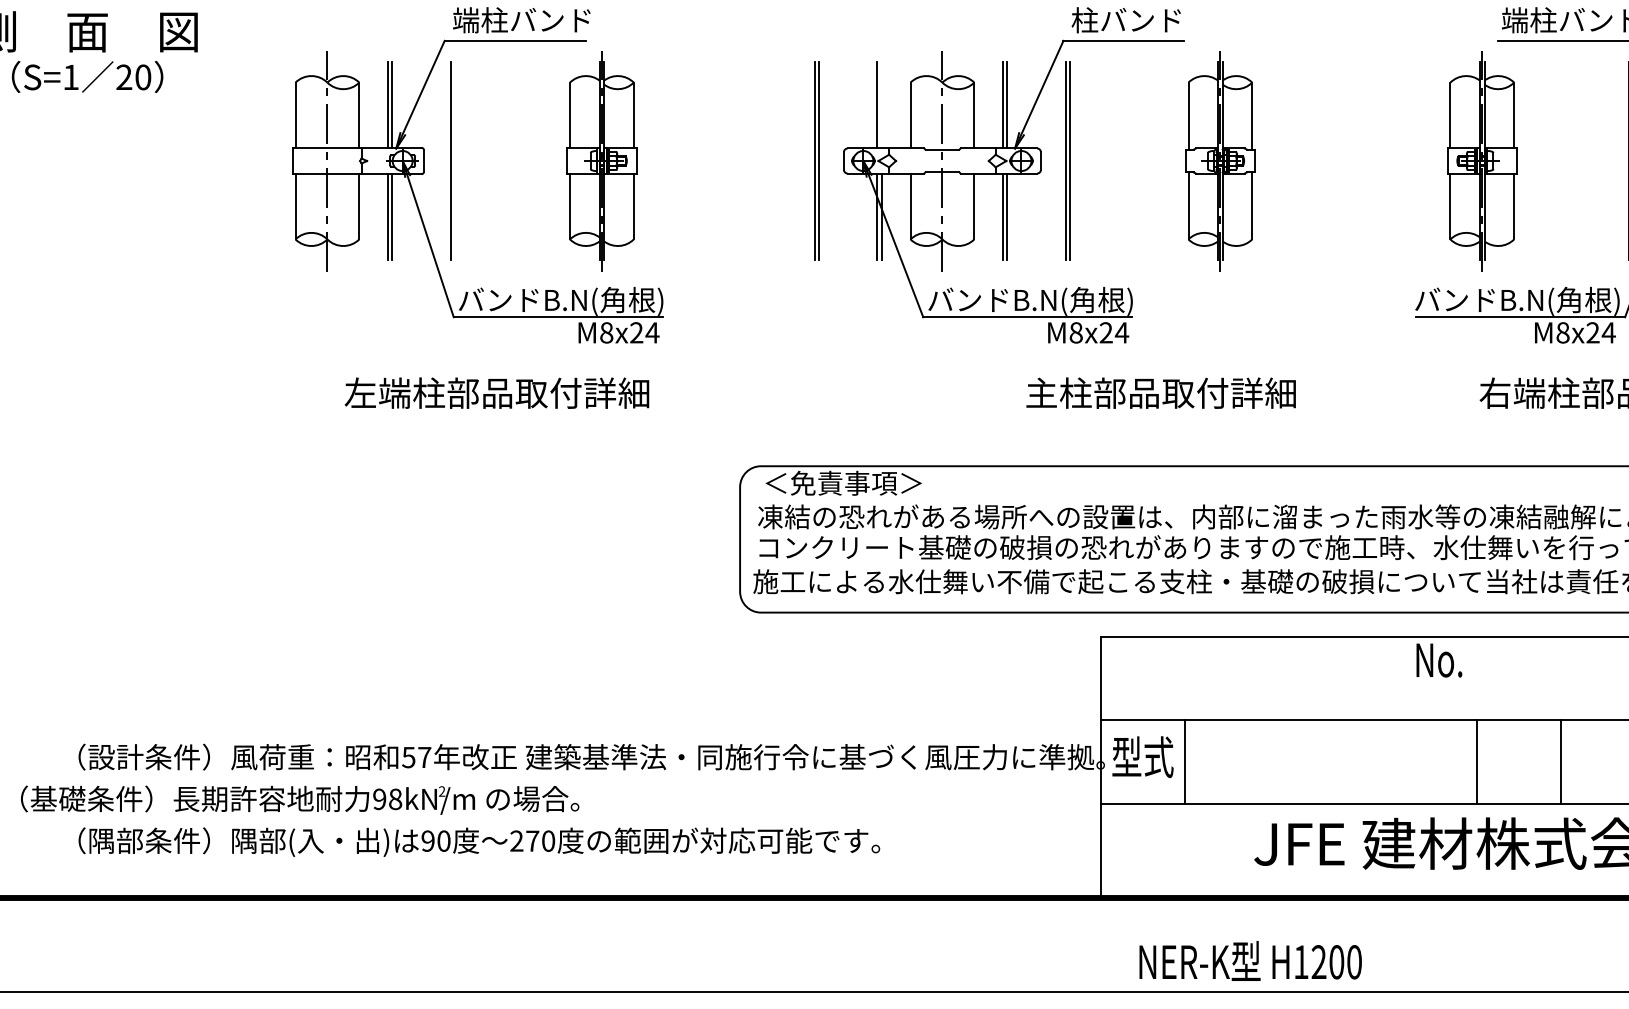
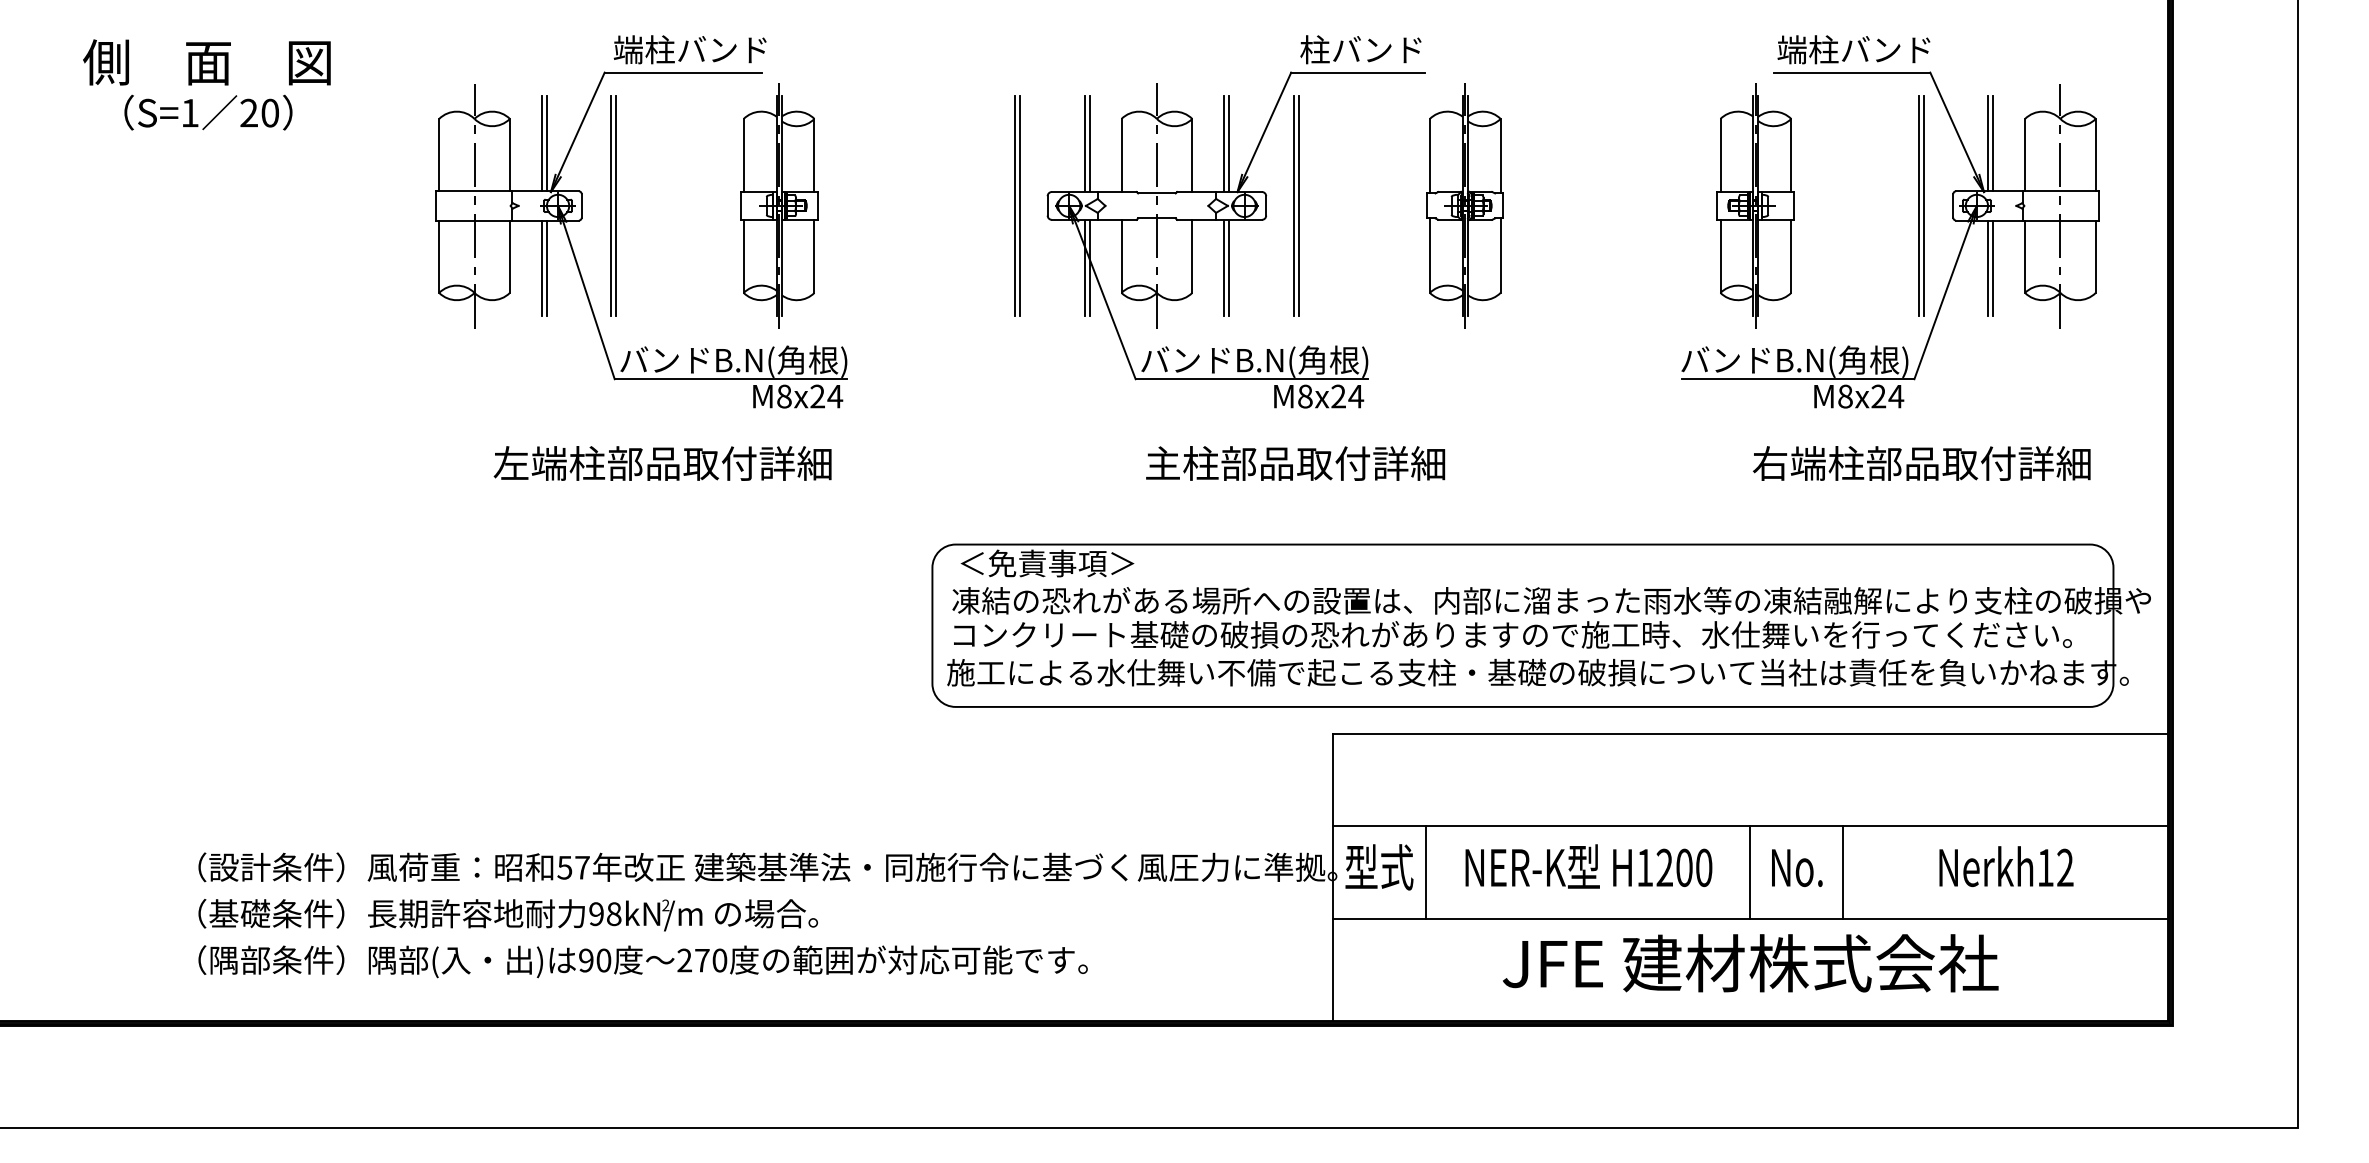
line: (881, 104) -> (1089, 143), added
line: (455, 160) -> (616, 205), added
text: (1161, 393) -> (1295, 463), moved
text: (1439, 659) -> (1797, 867), moved
text: (299, 800) -> (507, 915), moved
text: (1250, 960) -> (1588, 866), moved

